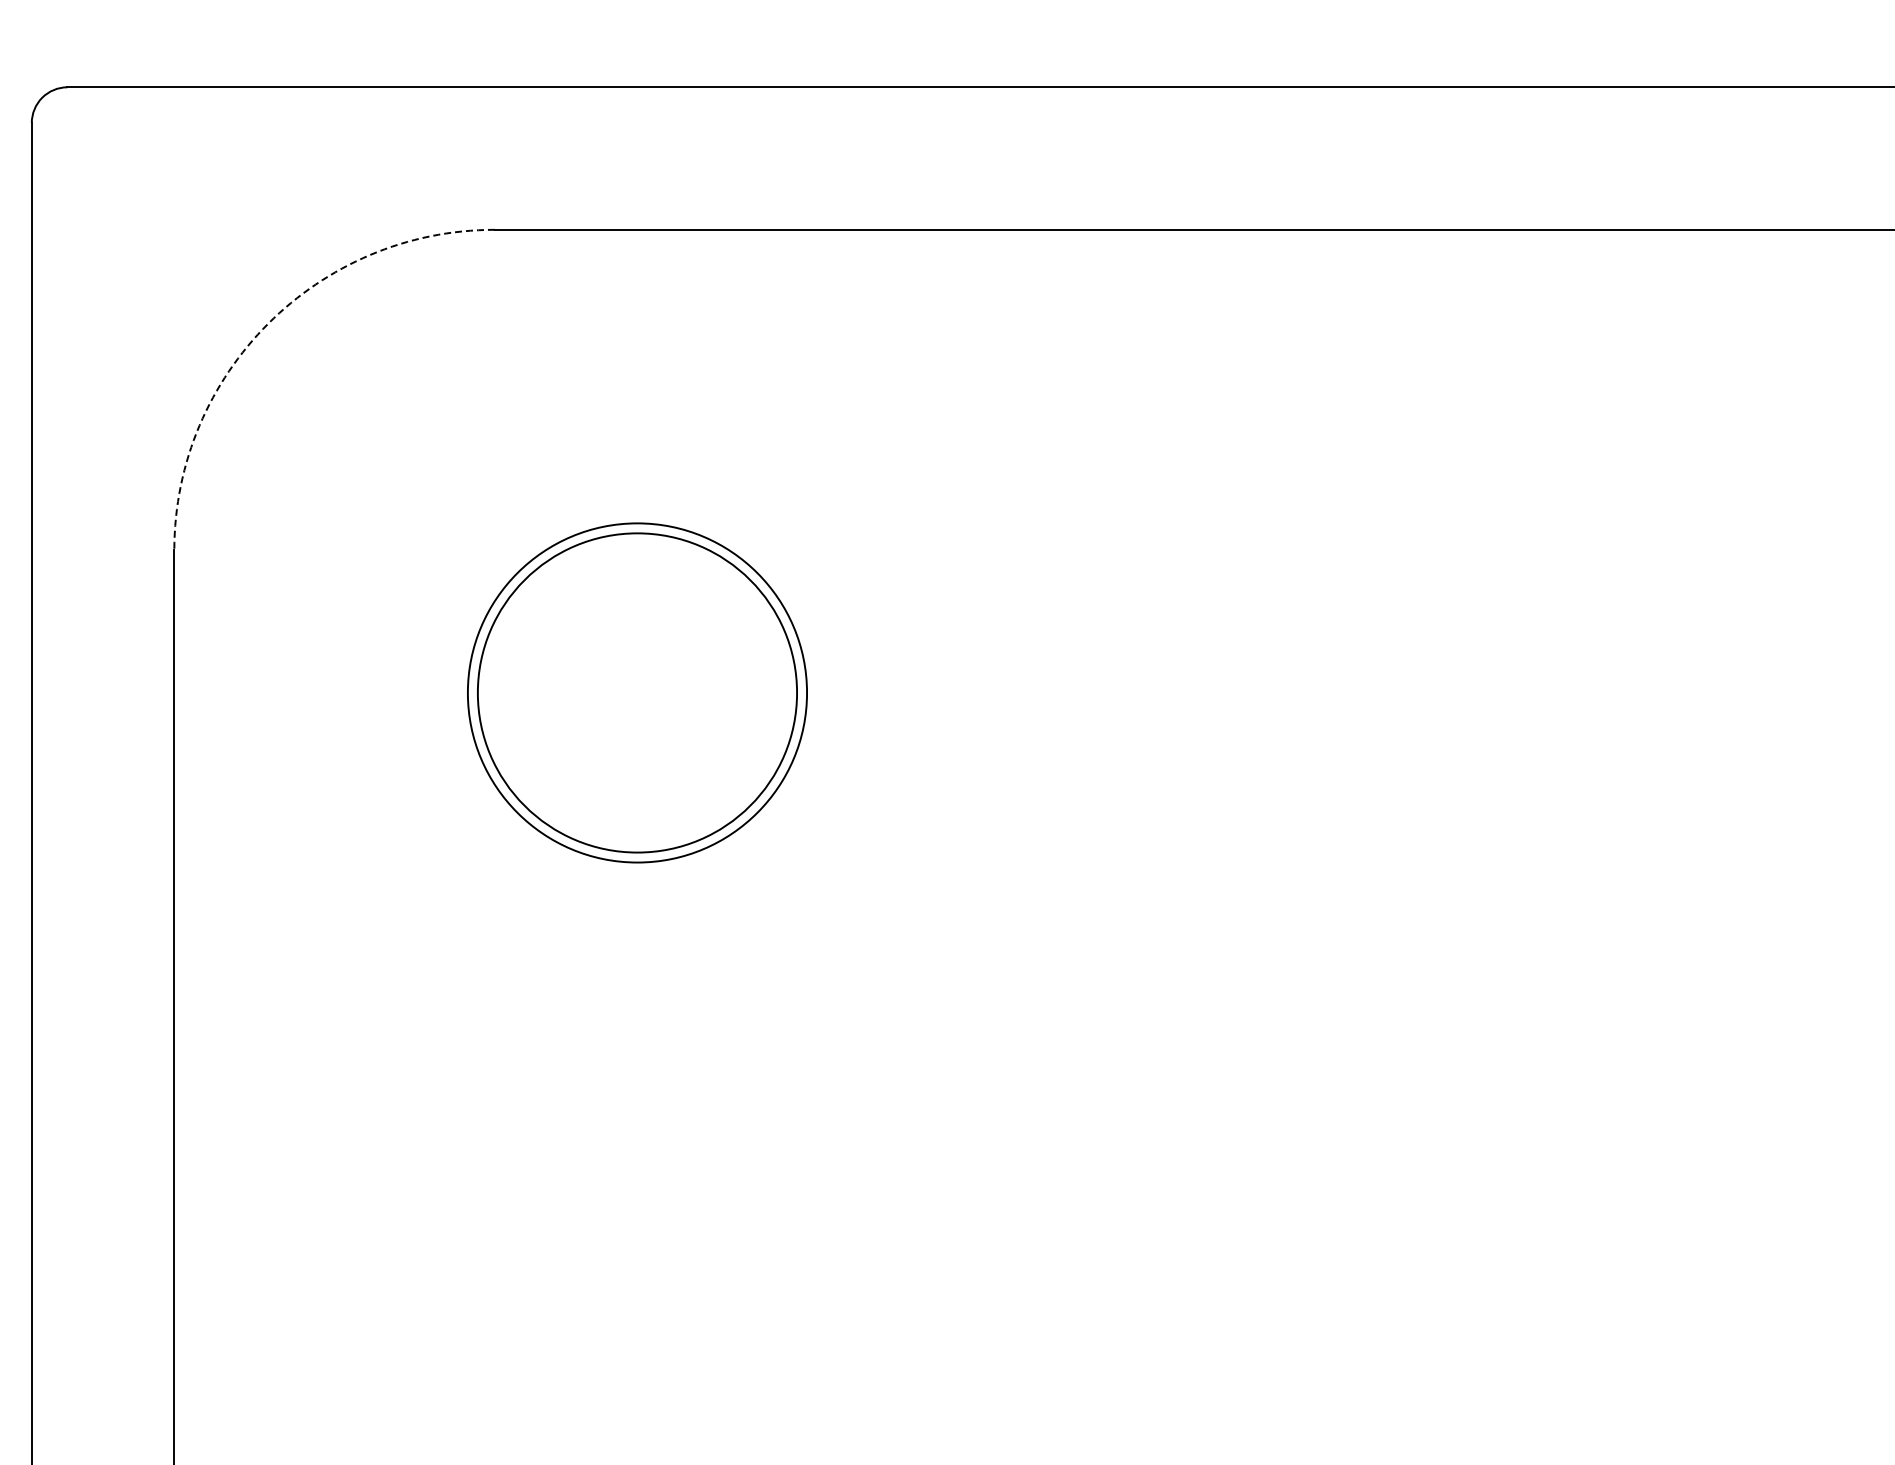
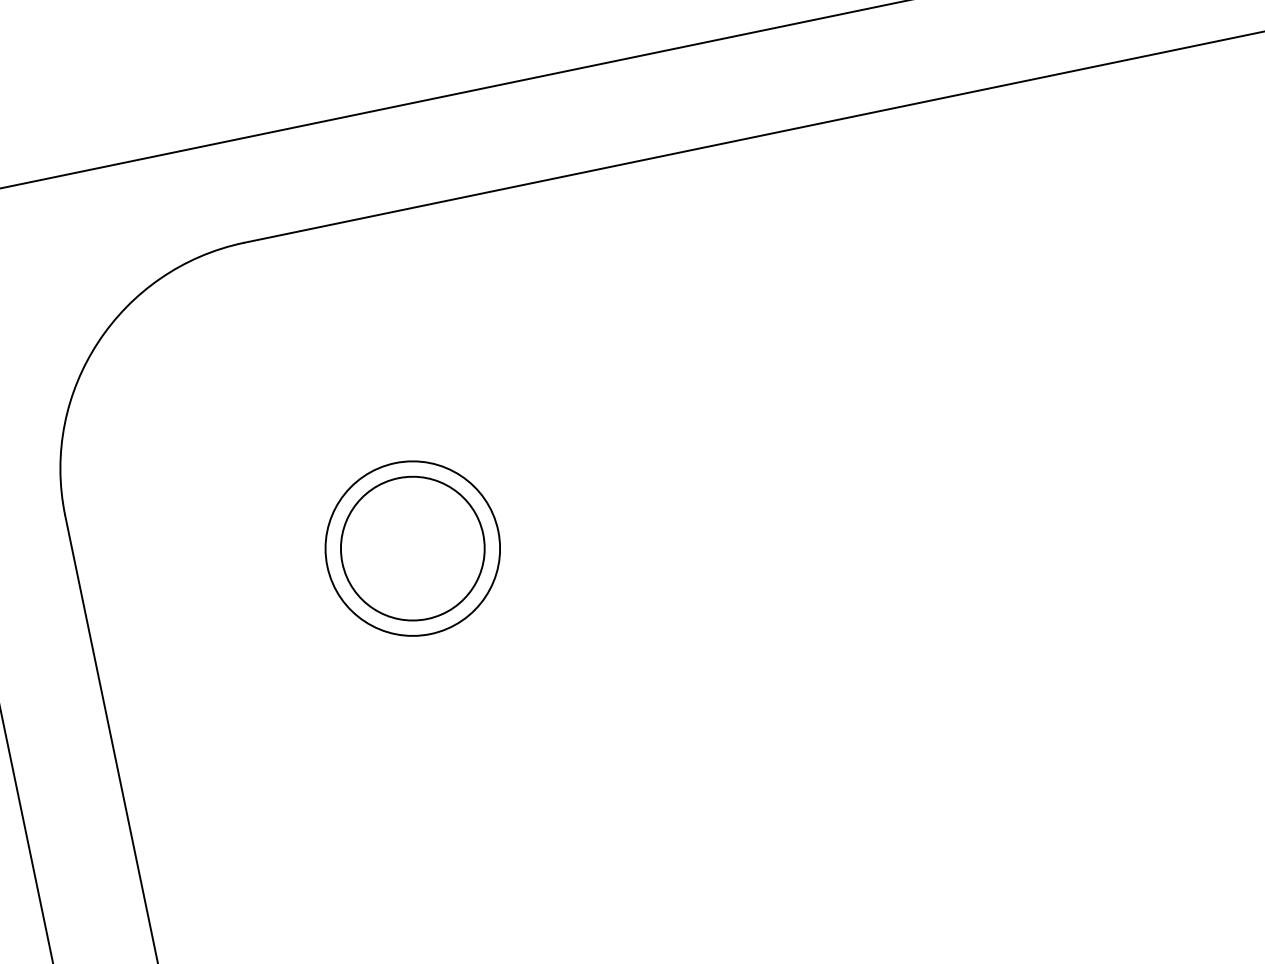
arc: (268, 323) -> (98, 341), dashed -> solid
circle: (637, 692) -> (412, 548), size x0.62
circle: (637, 692) -> (412, 548), size x0.71

